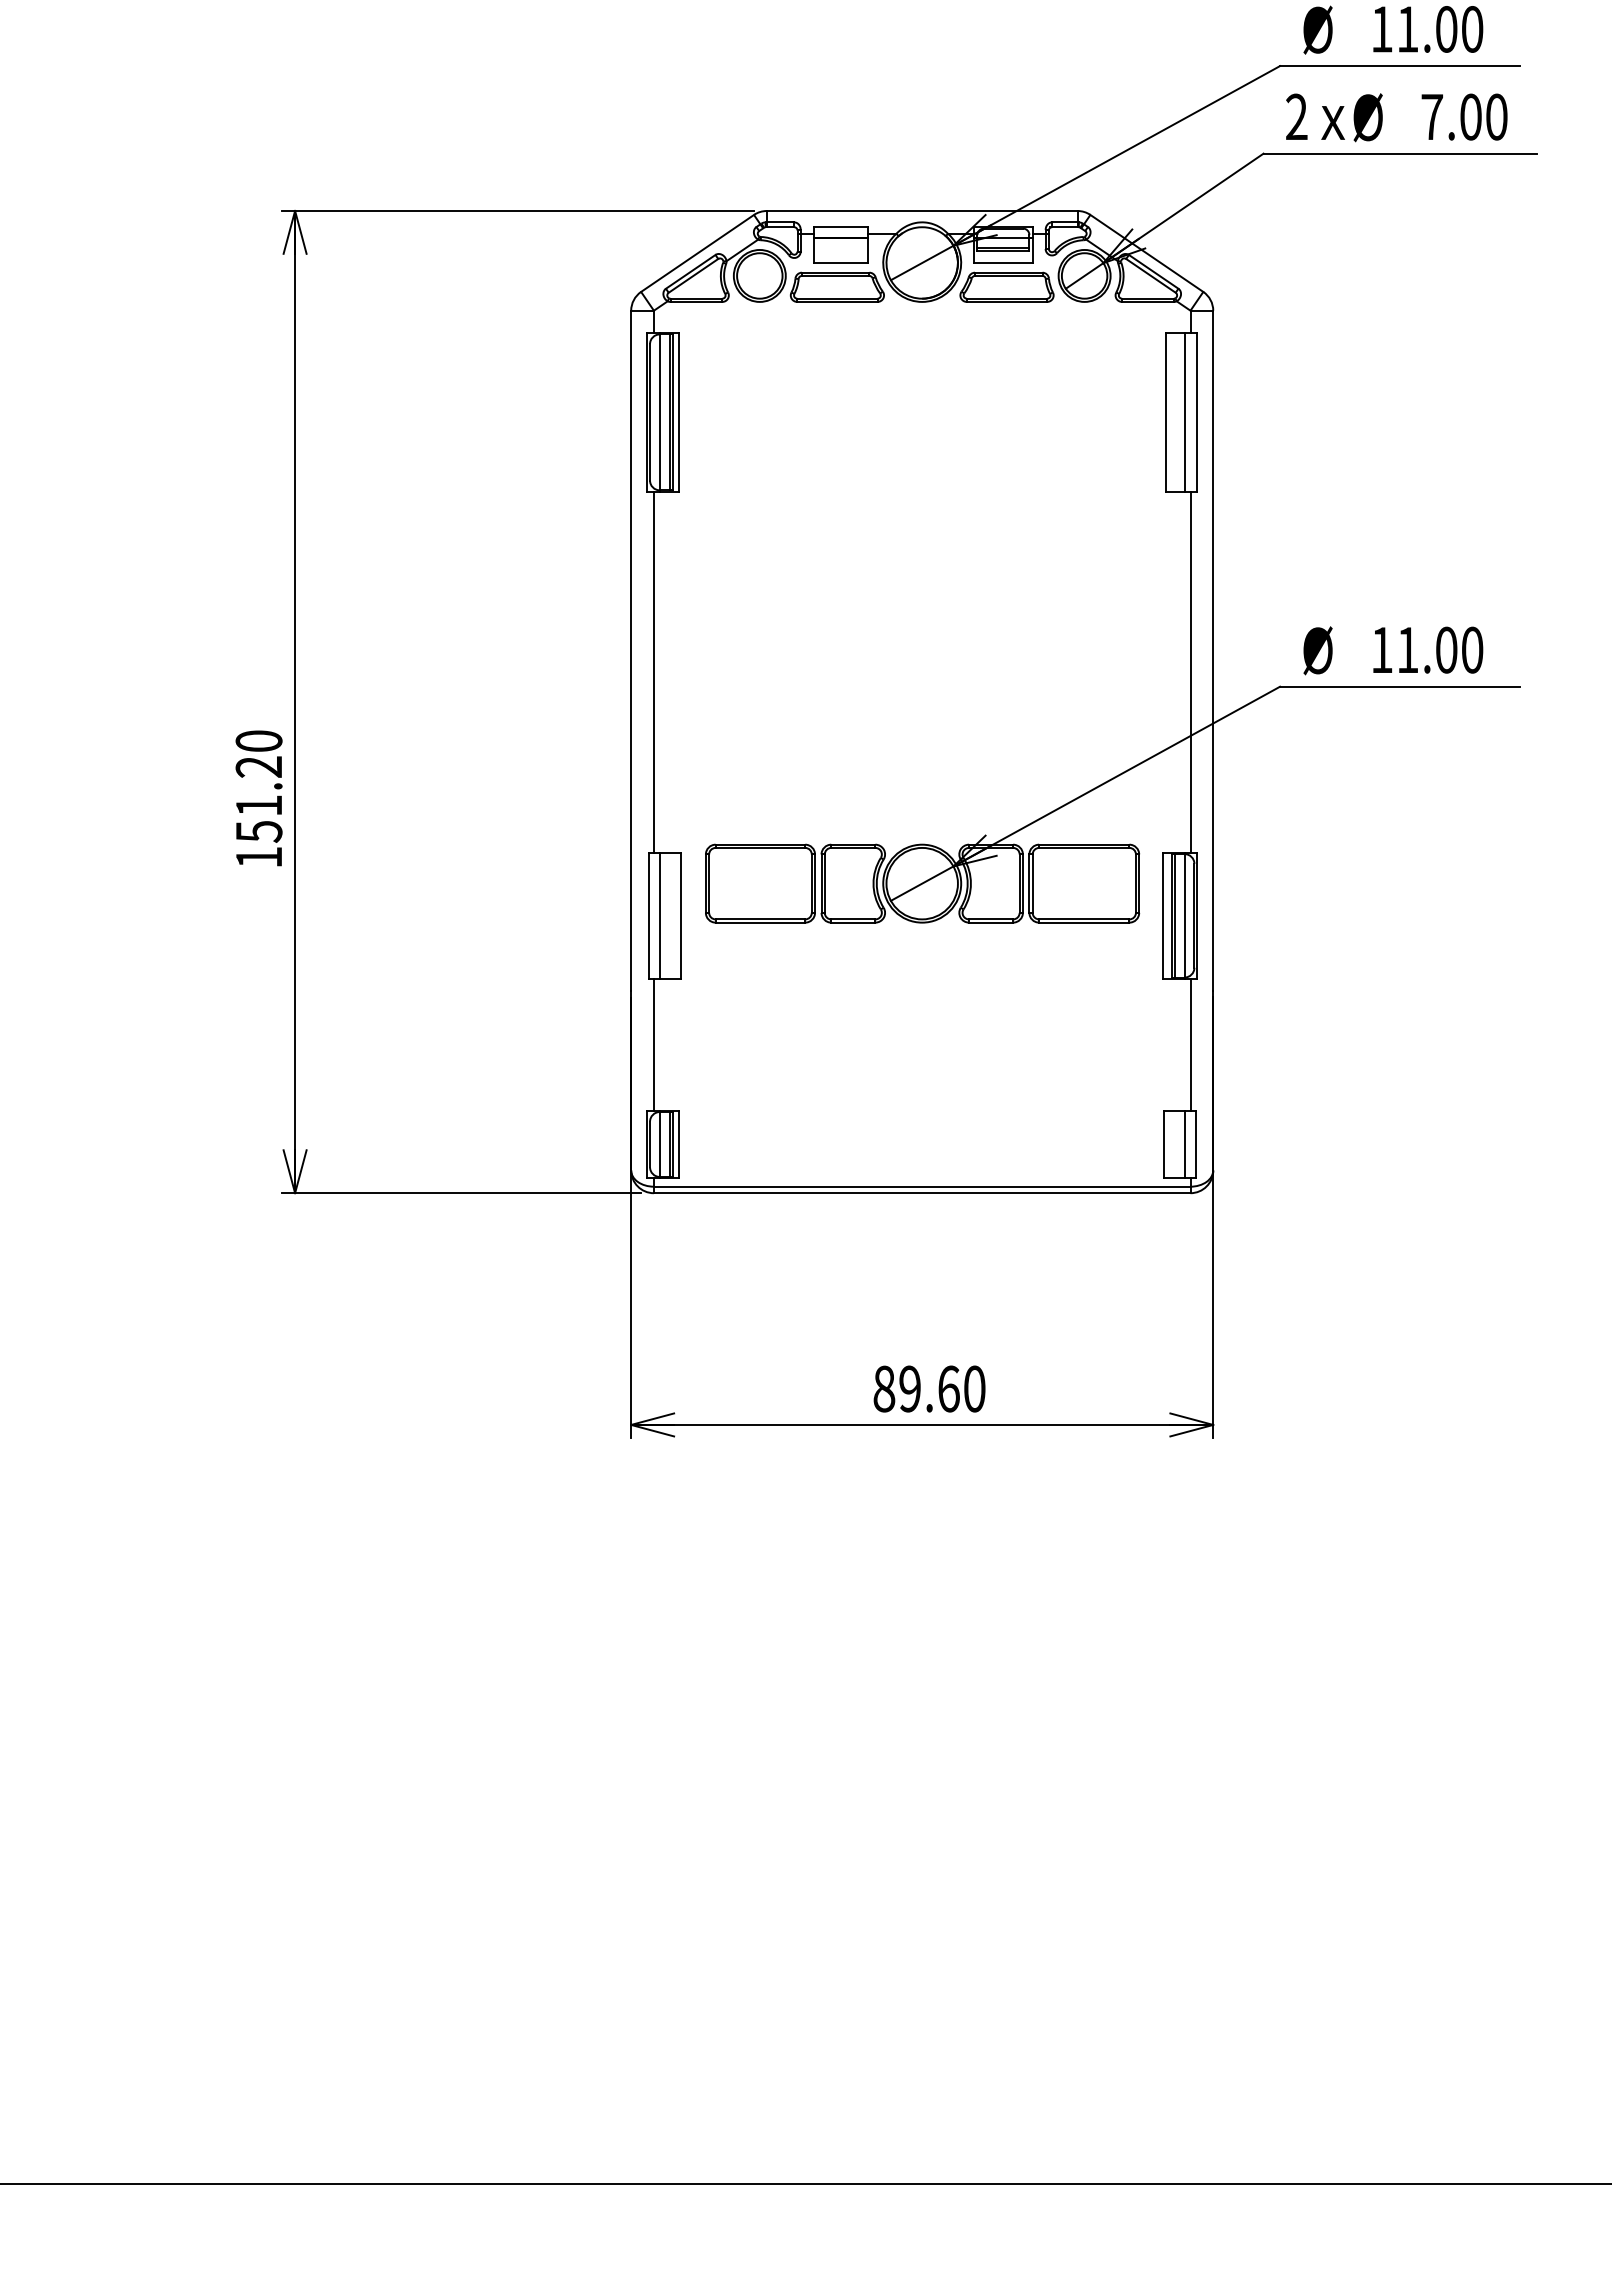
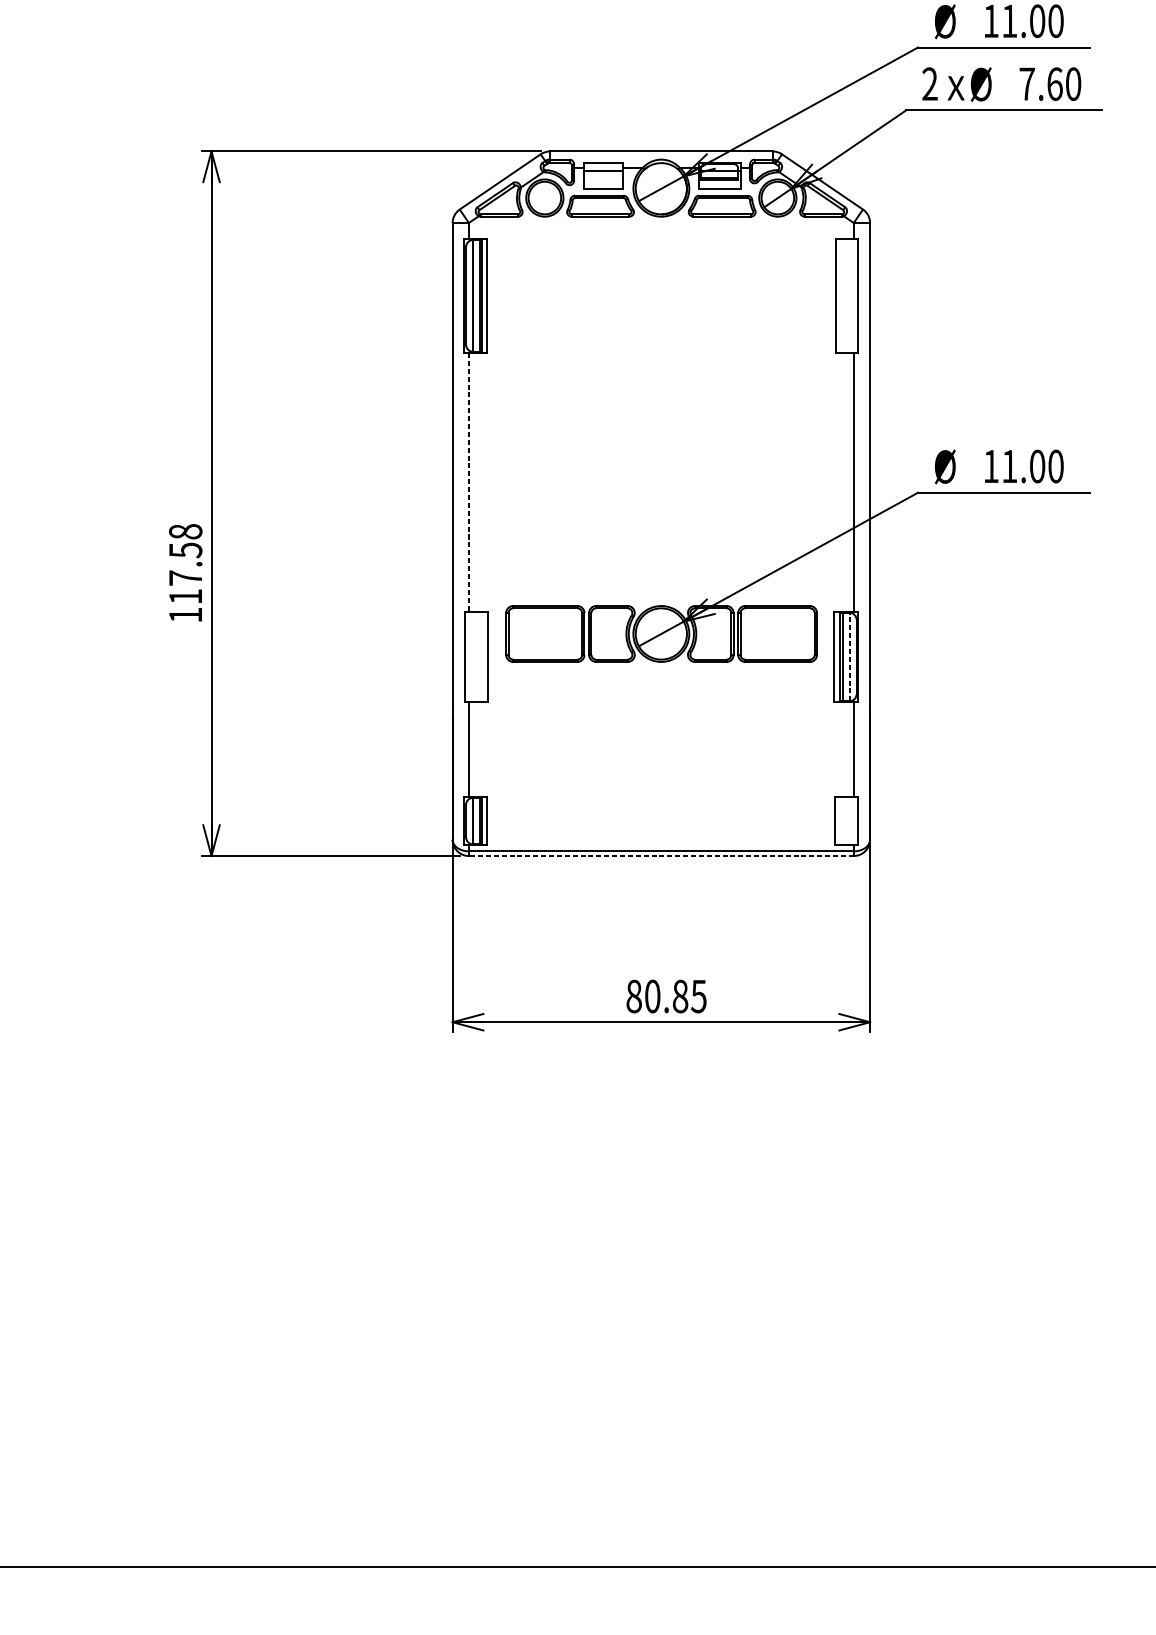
text: (1470, 116) -> (1054, 83), 7.00 -> 7.60
line: (1184, 412) -> (849, 296), removed
line: (653, 672) -> (468, 482), solid -> dashed
text: (258, 786) -> (185, 564), 151.20 -> 117.58
line: (659, 915) -> (472, 656), removed
line: (1184, 915) -> (849, 656), solid -> dashed
line: (1184, 1144) -> (849, 821), removed
line: (921, 1193) -> (660, 856), solid -> dashed
text: (942, 1388) -> (675, 996), 89.60 -> 80.85

